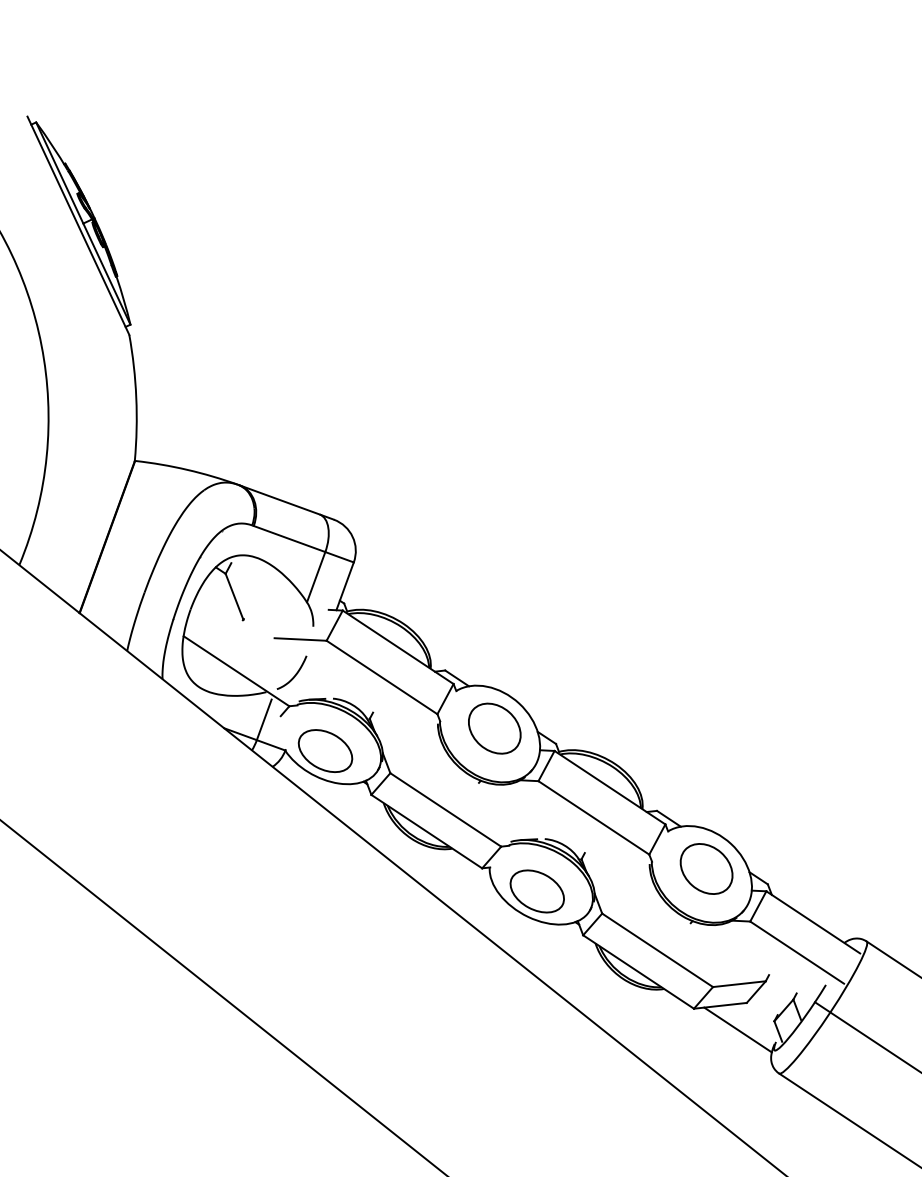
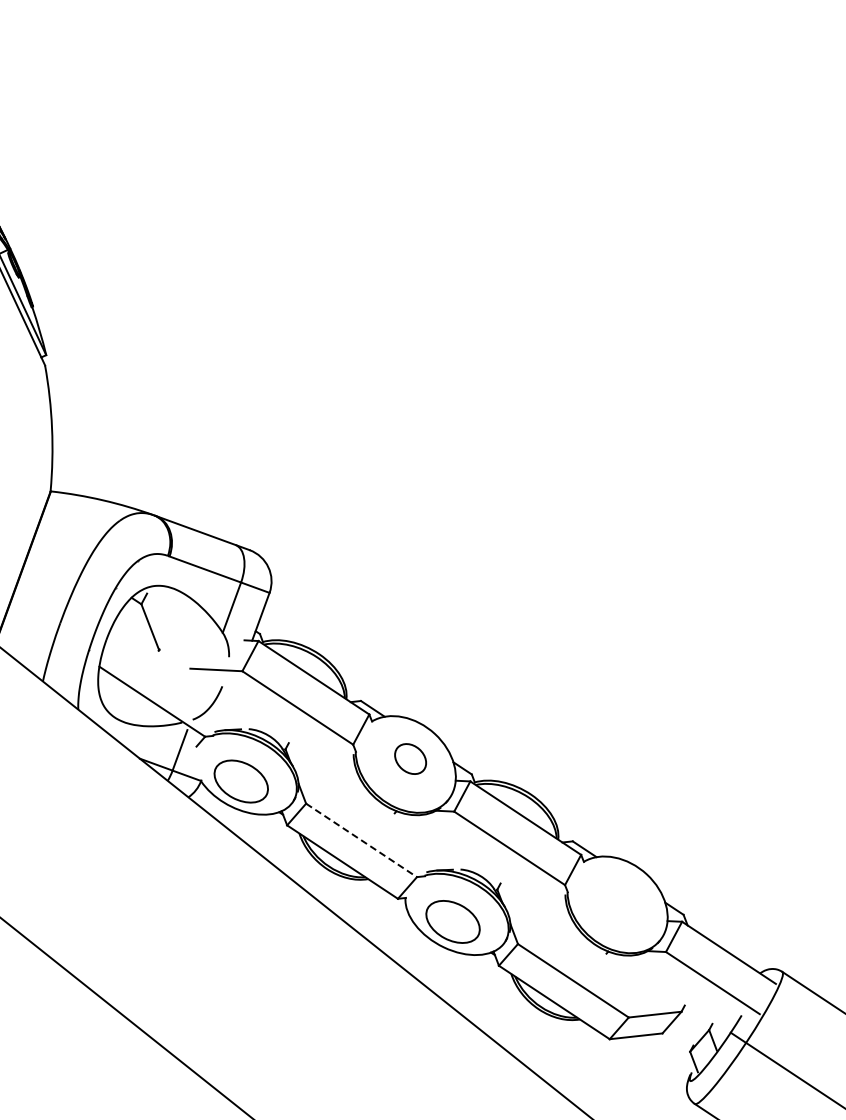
part: (494, 728) -> (410, 758), size x0.6
line: (446, 810) -> (362, 840), solid -> dashed
part: (706, 868) -> (622, 898), removed
line: (737, 1029) -> (653, 1059), removed

